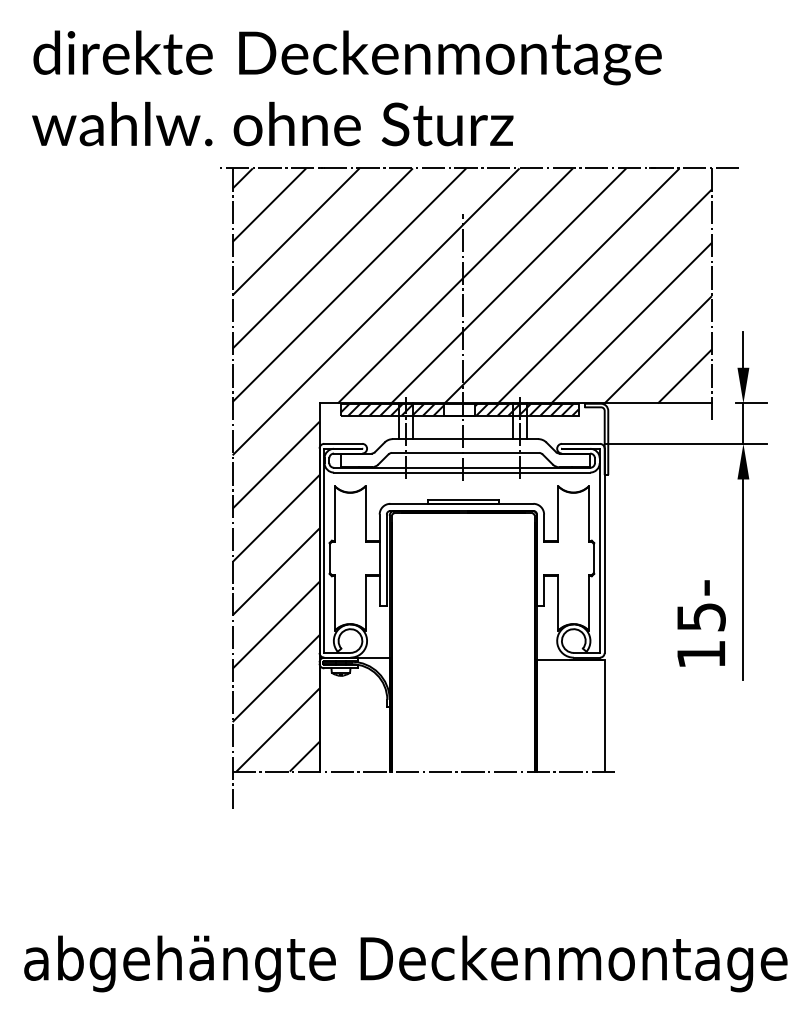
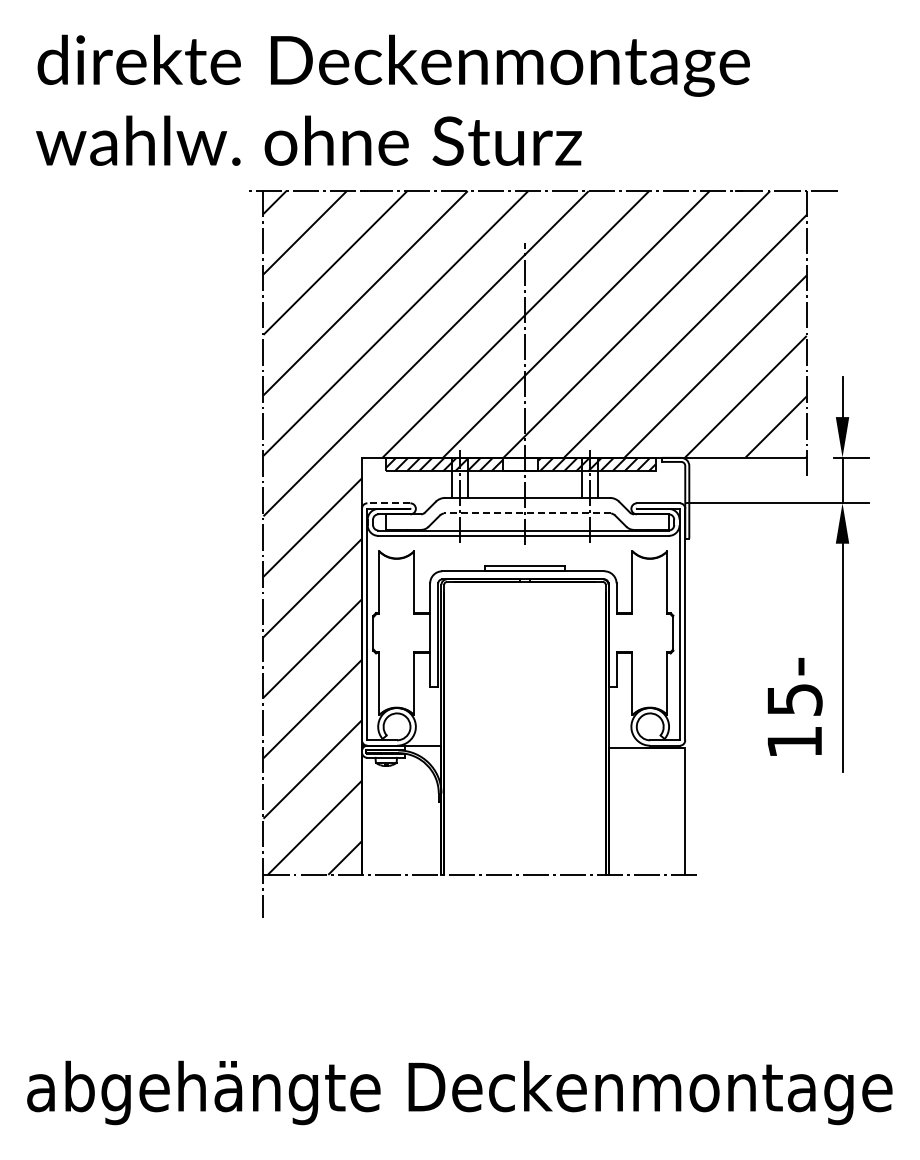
line: (342, 444) -> (388, 503), solid -> dashed
line: (465, 452) -> (527, 513), solid -> dashed

